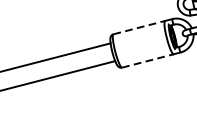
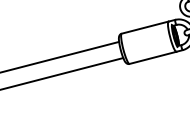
line: (139, 27) -> (145, 27), dashed -> solid
line: (148, 60) -> (153, 57), dashed -> solid

